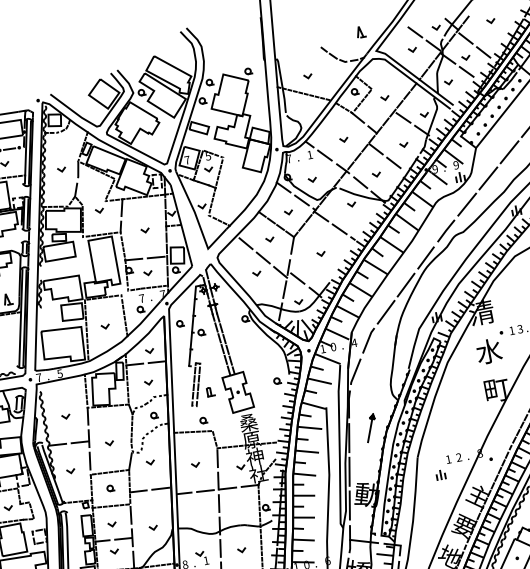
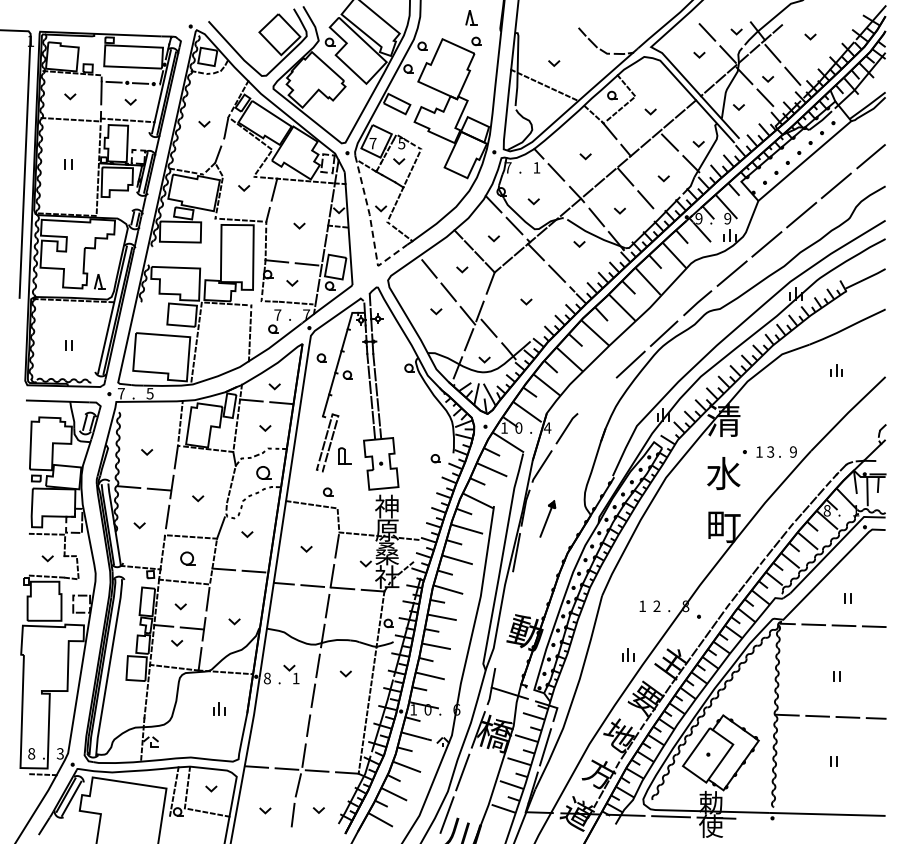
part: (360, 31) -> (471, 17), moved
line: (198, 222) -> (372, 229), solid -> dashed
line: (386, 312) -> (597, 395), removed
line: (104, 327) -> (221, 343), removed
part: (211, 391) -> (345, 455), size x1.4
part: (154, 415) -> (264, 472), size x1.6
text: (248, 422) -> (386, 506), 桑 -> 神
part: (370, 427) -> (547, 518), moved
text: (254, 456) -> (386, 553), 神 -> 桑
line: (348, 471) -> (507, 596), removed
part: (440, 474) -> (628, 654), moved
part: (110, 487) -> (187, 557), size x1.6
line: (349, 505) -> (499, 641), removed

